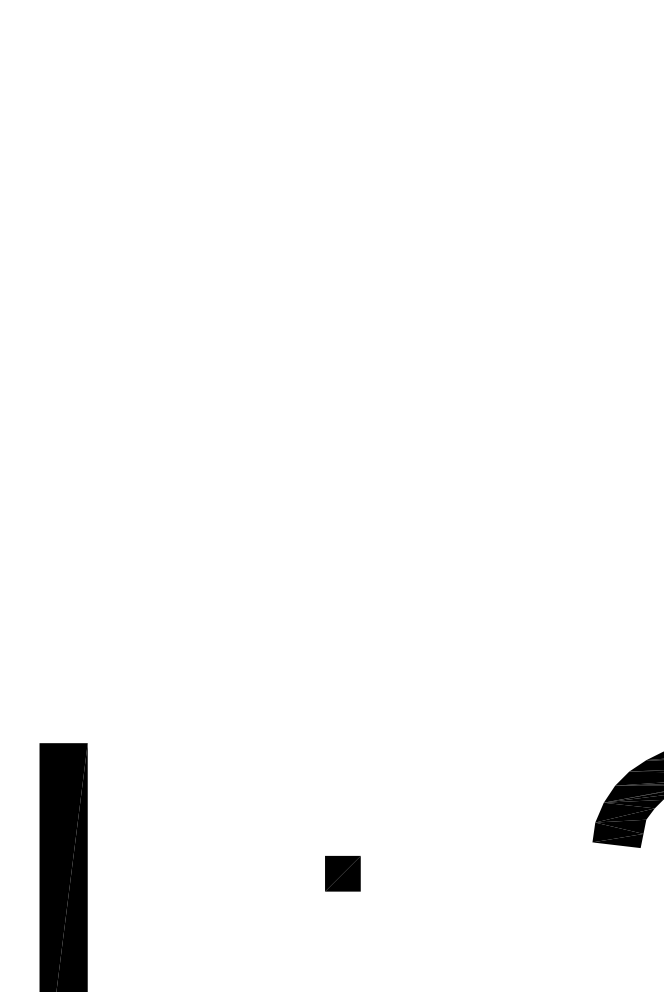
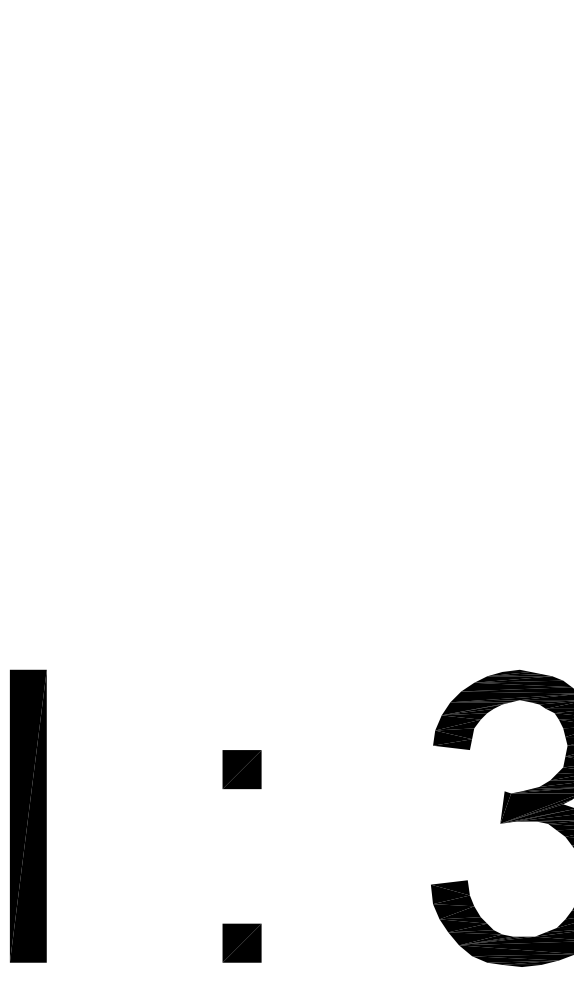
part: (342, 873) -> (241, 769), size x1.43

